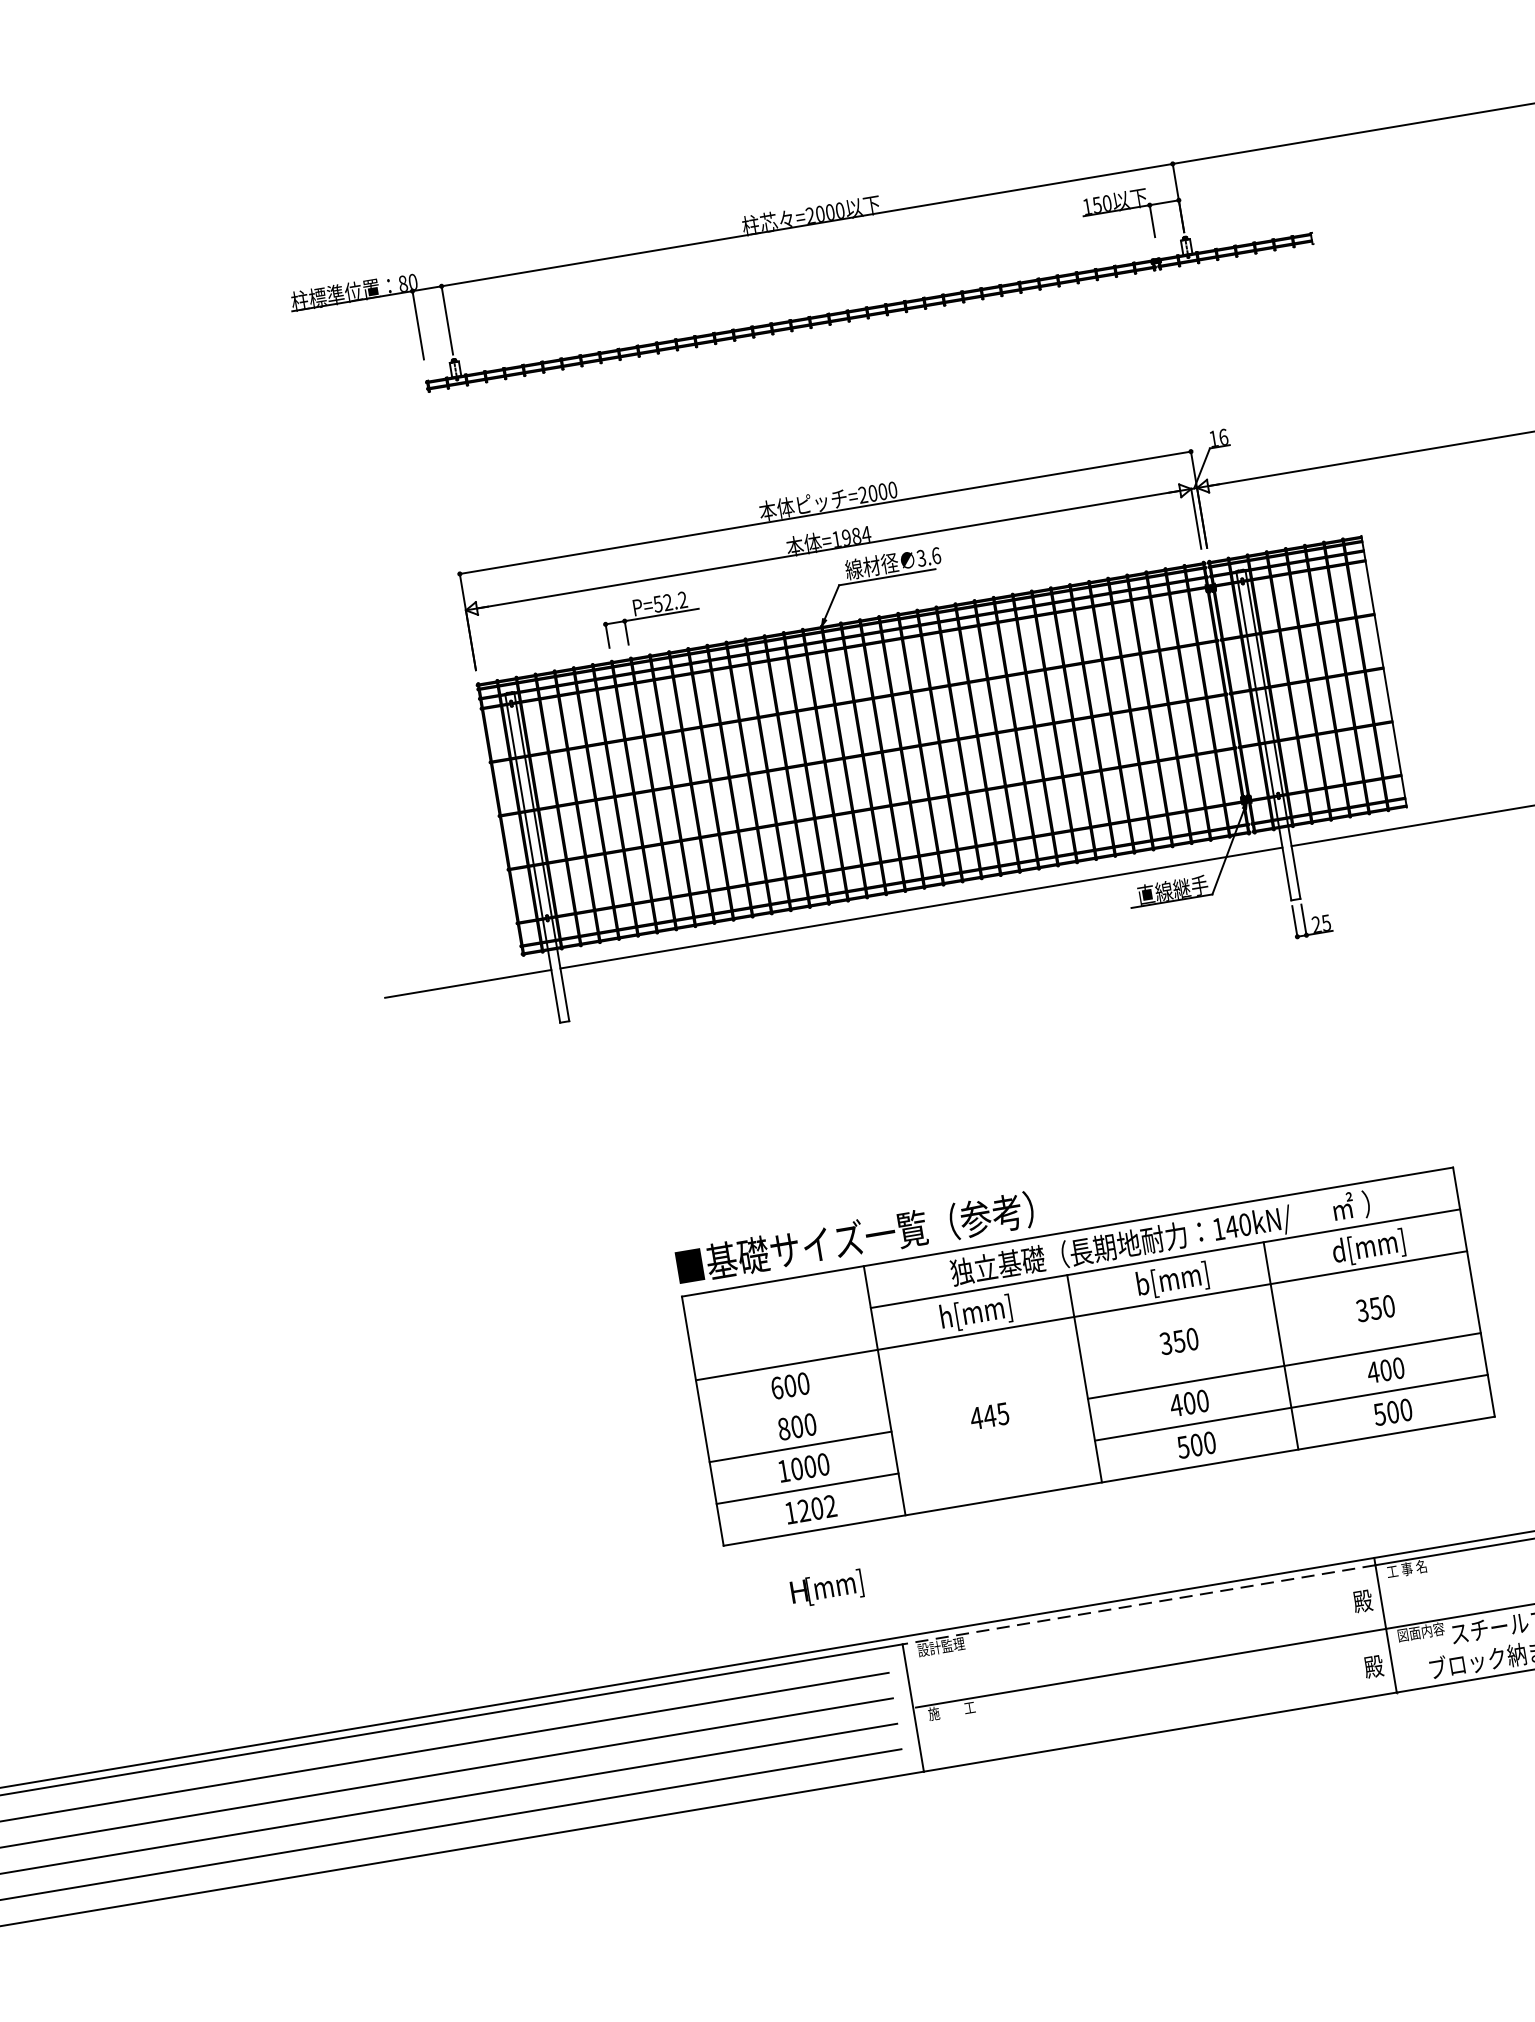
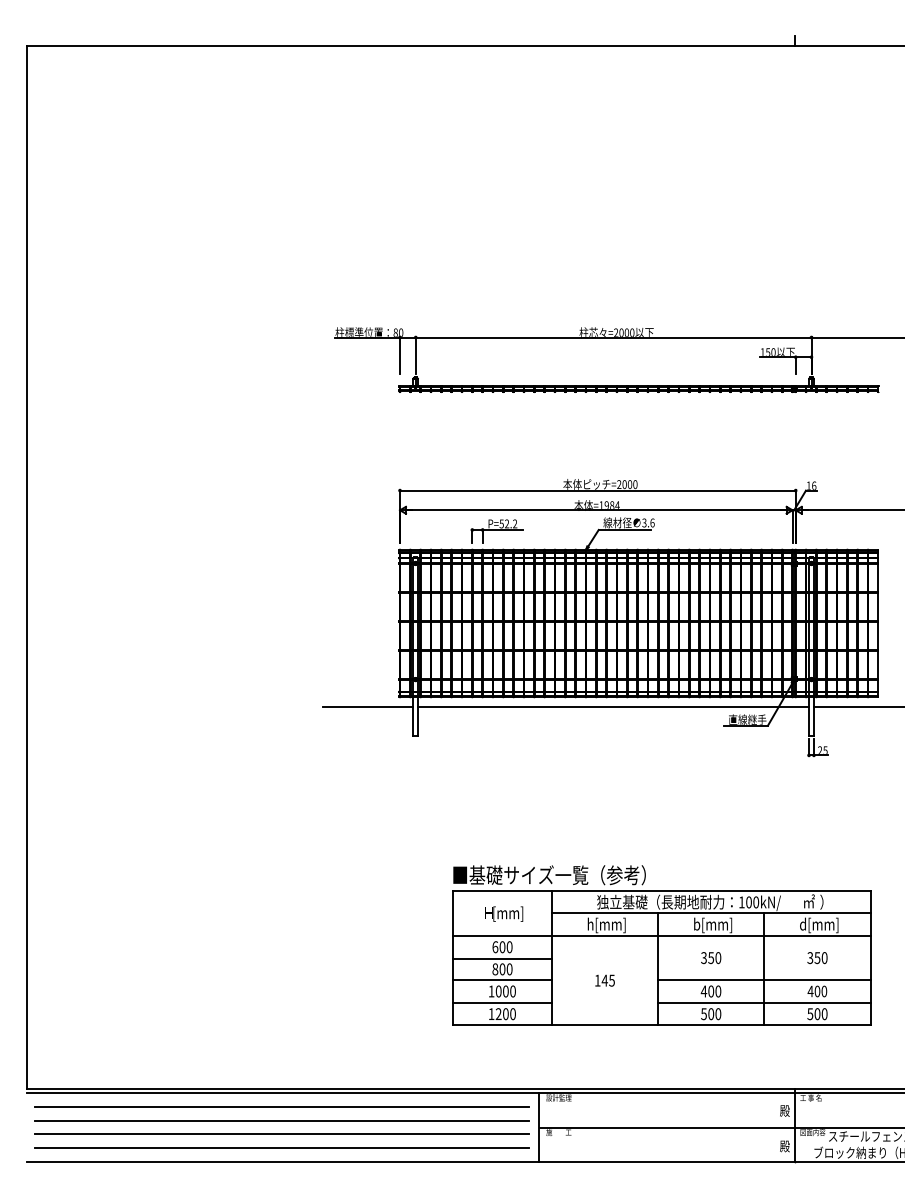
text: (1231, 1227) -> (748, 902), 140kN/ -> 100kN/
line: (793, 1406) -> (502, 958), added
text: (976, 1418) -> (597, 980), 445 -> 145
text: (829, 1507) -> (512, 1014), 1202 -> 1200
text: (827, 1587) -> (504, 913), moved
line: (1138, 1605) -> (666, 1093), dashed -> solid

